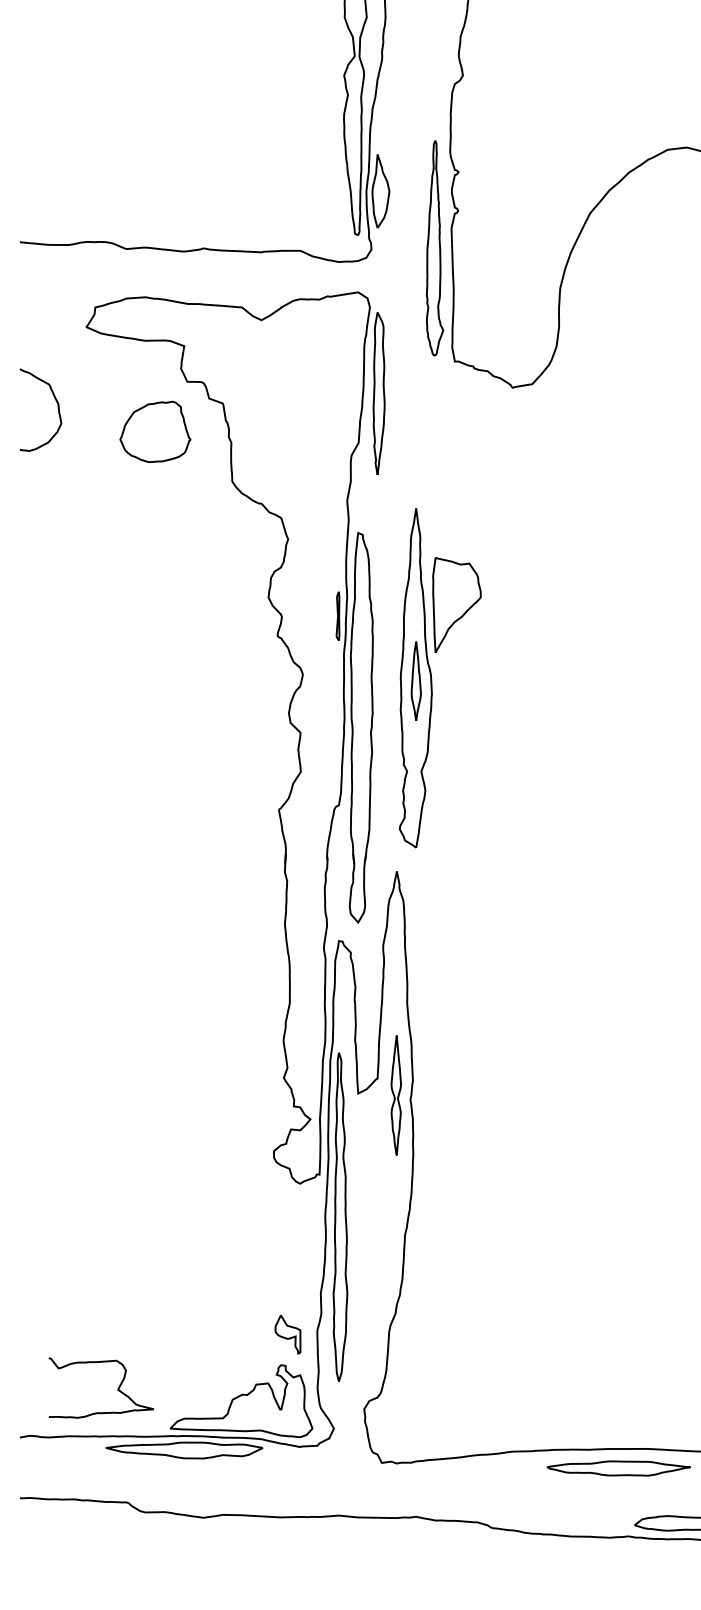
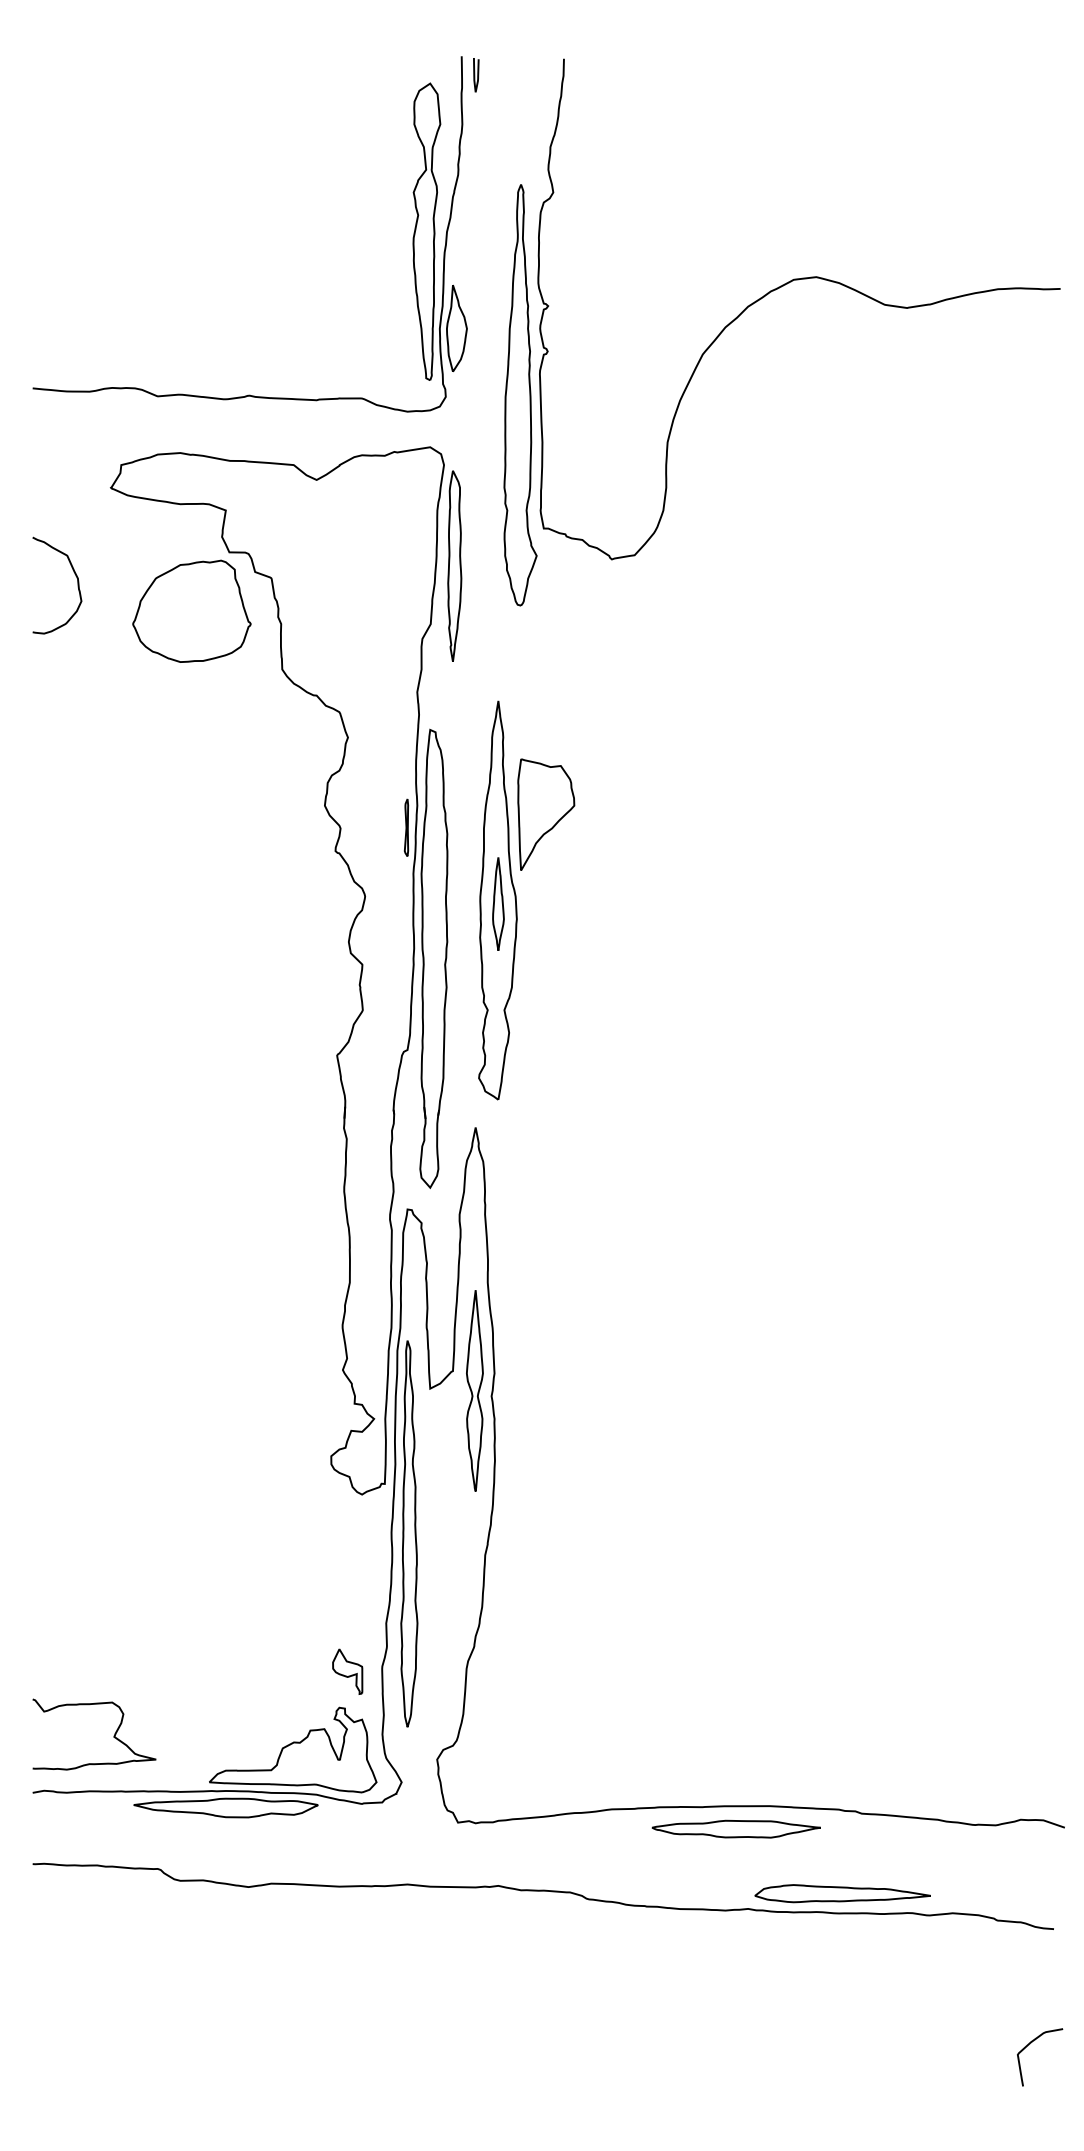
part: (435, 248) -> (520, 395), size x1.67
part: (155, 431) -> (191, 610), size x1.43
part: (395, 1095) -> (474, 1390), size x1.43
curve: (117, 1388) -> (113, 1735), moved

